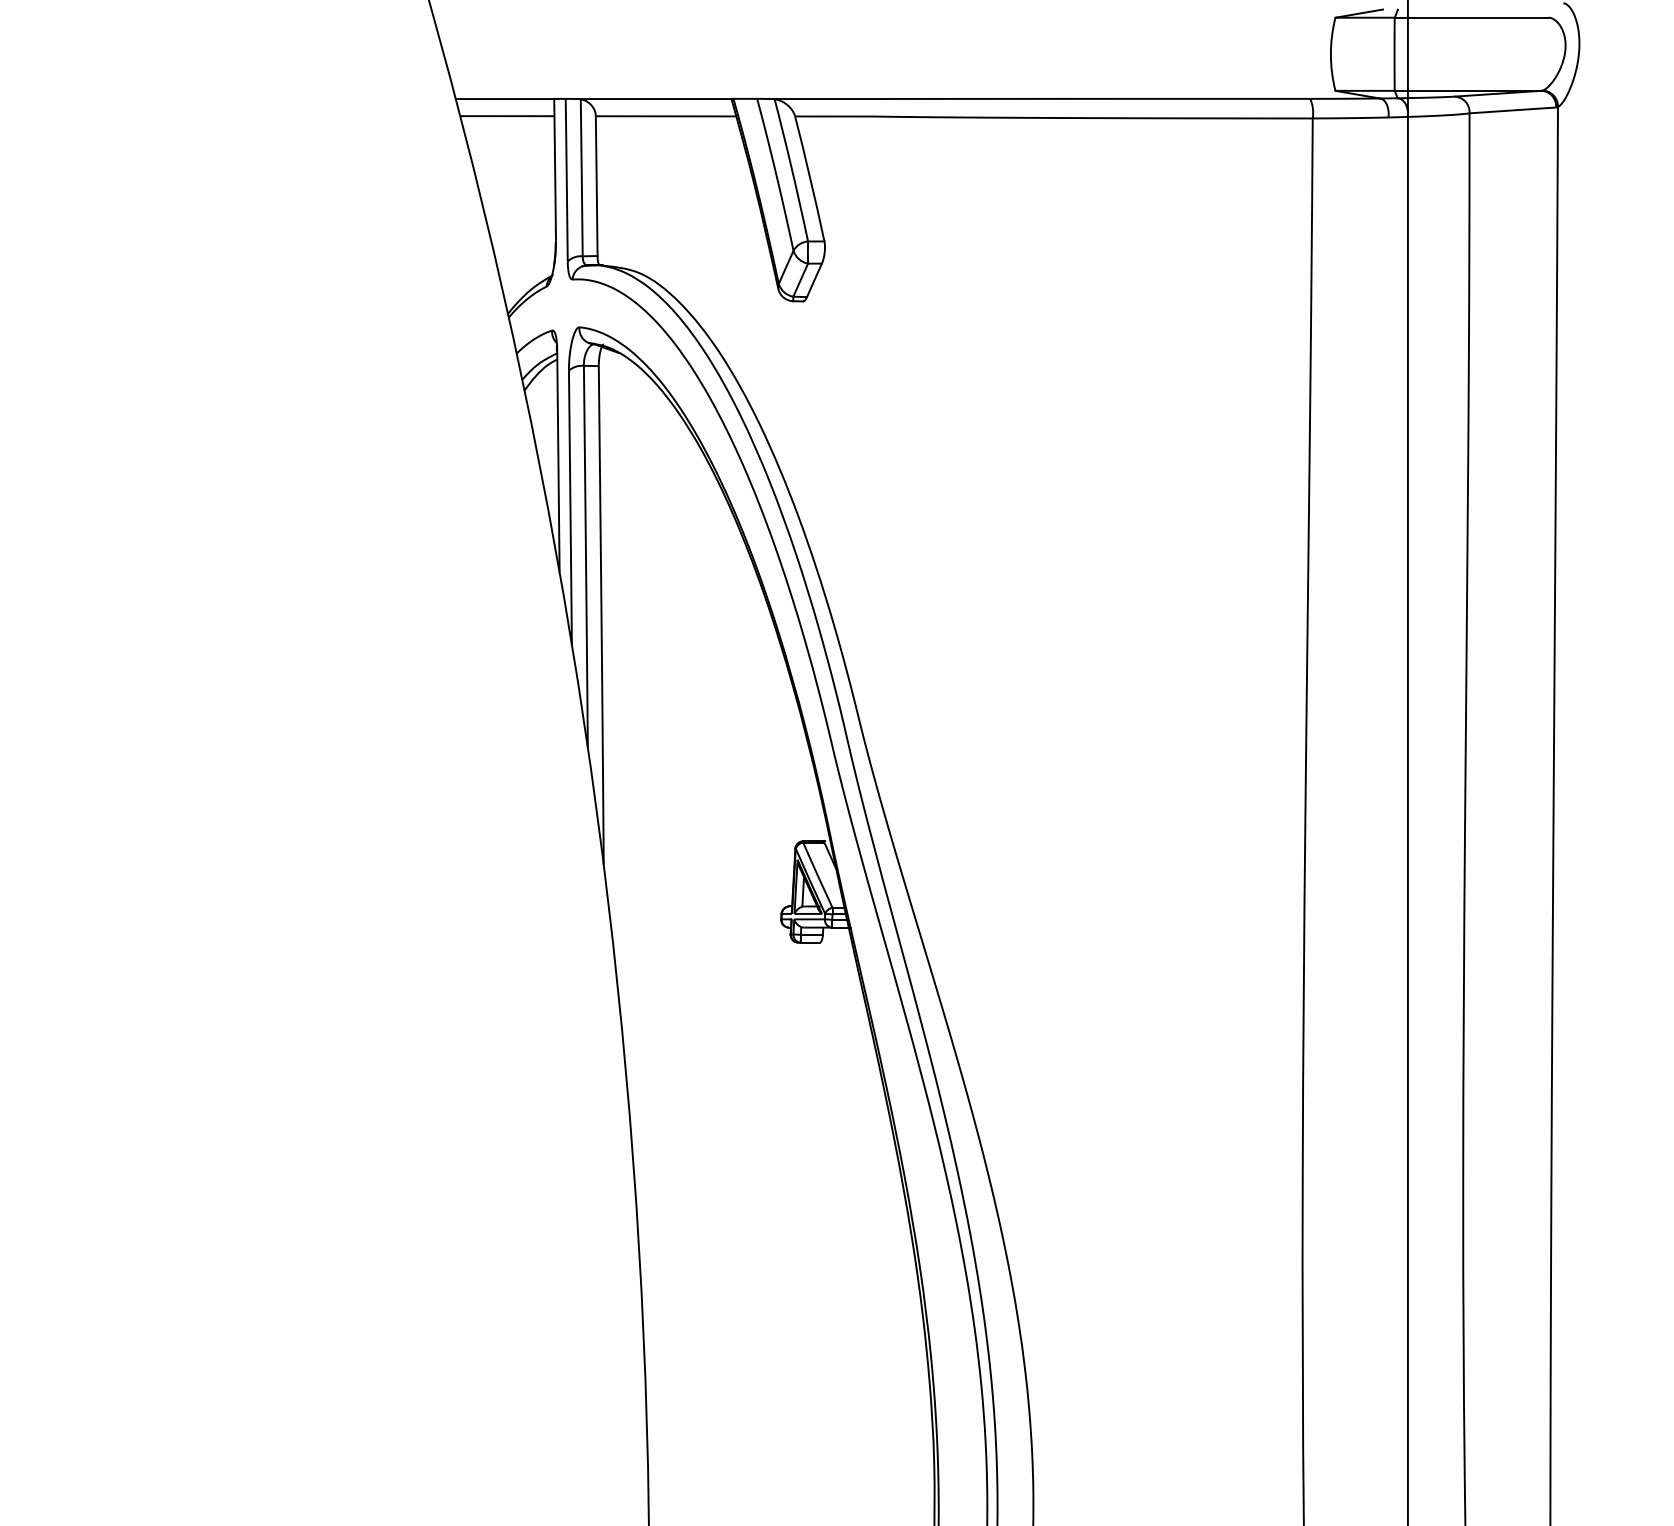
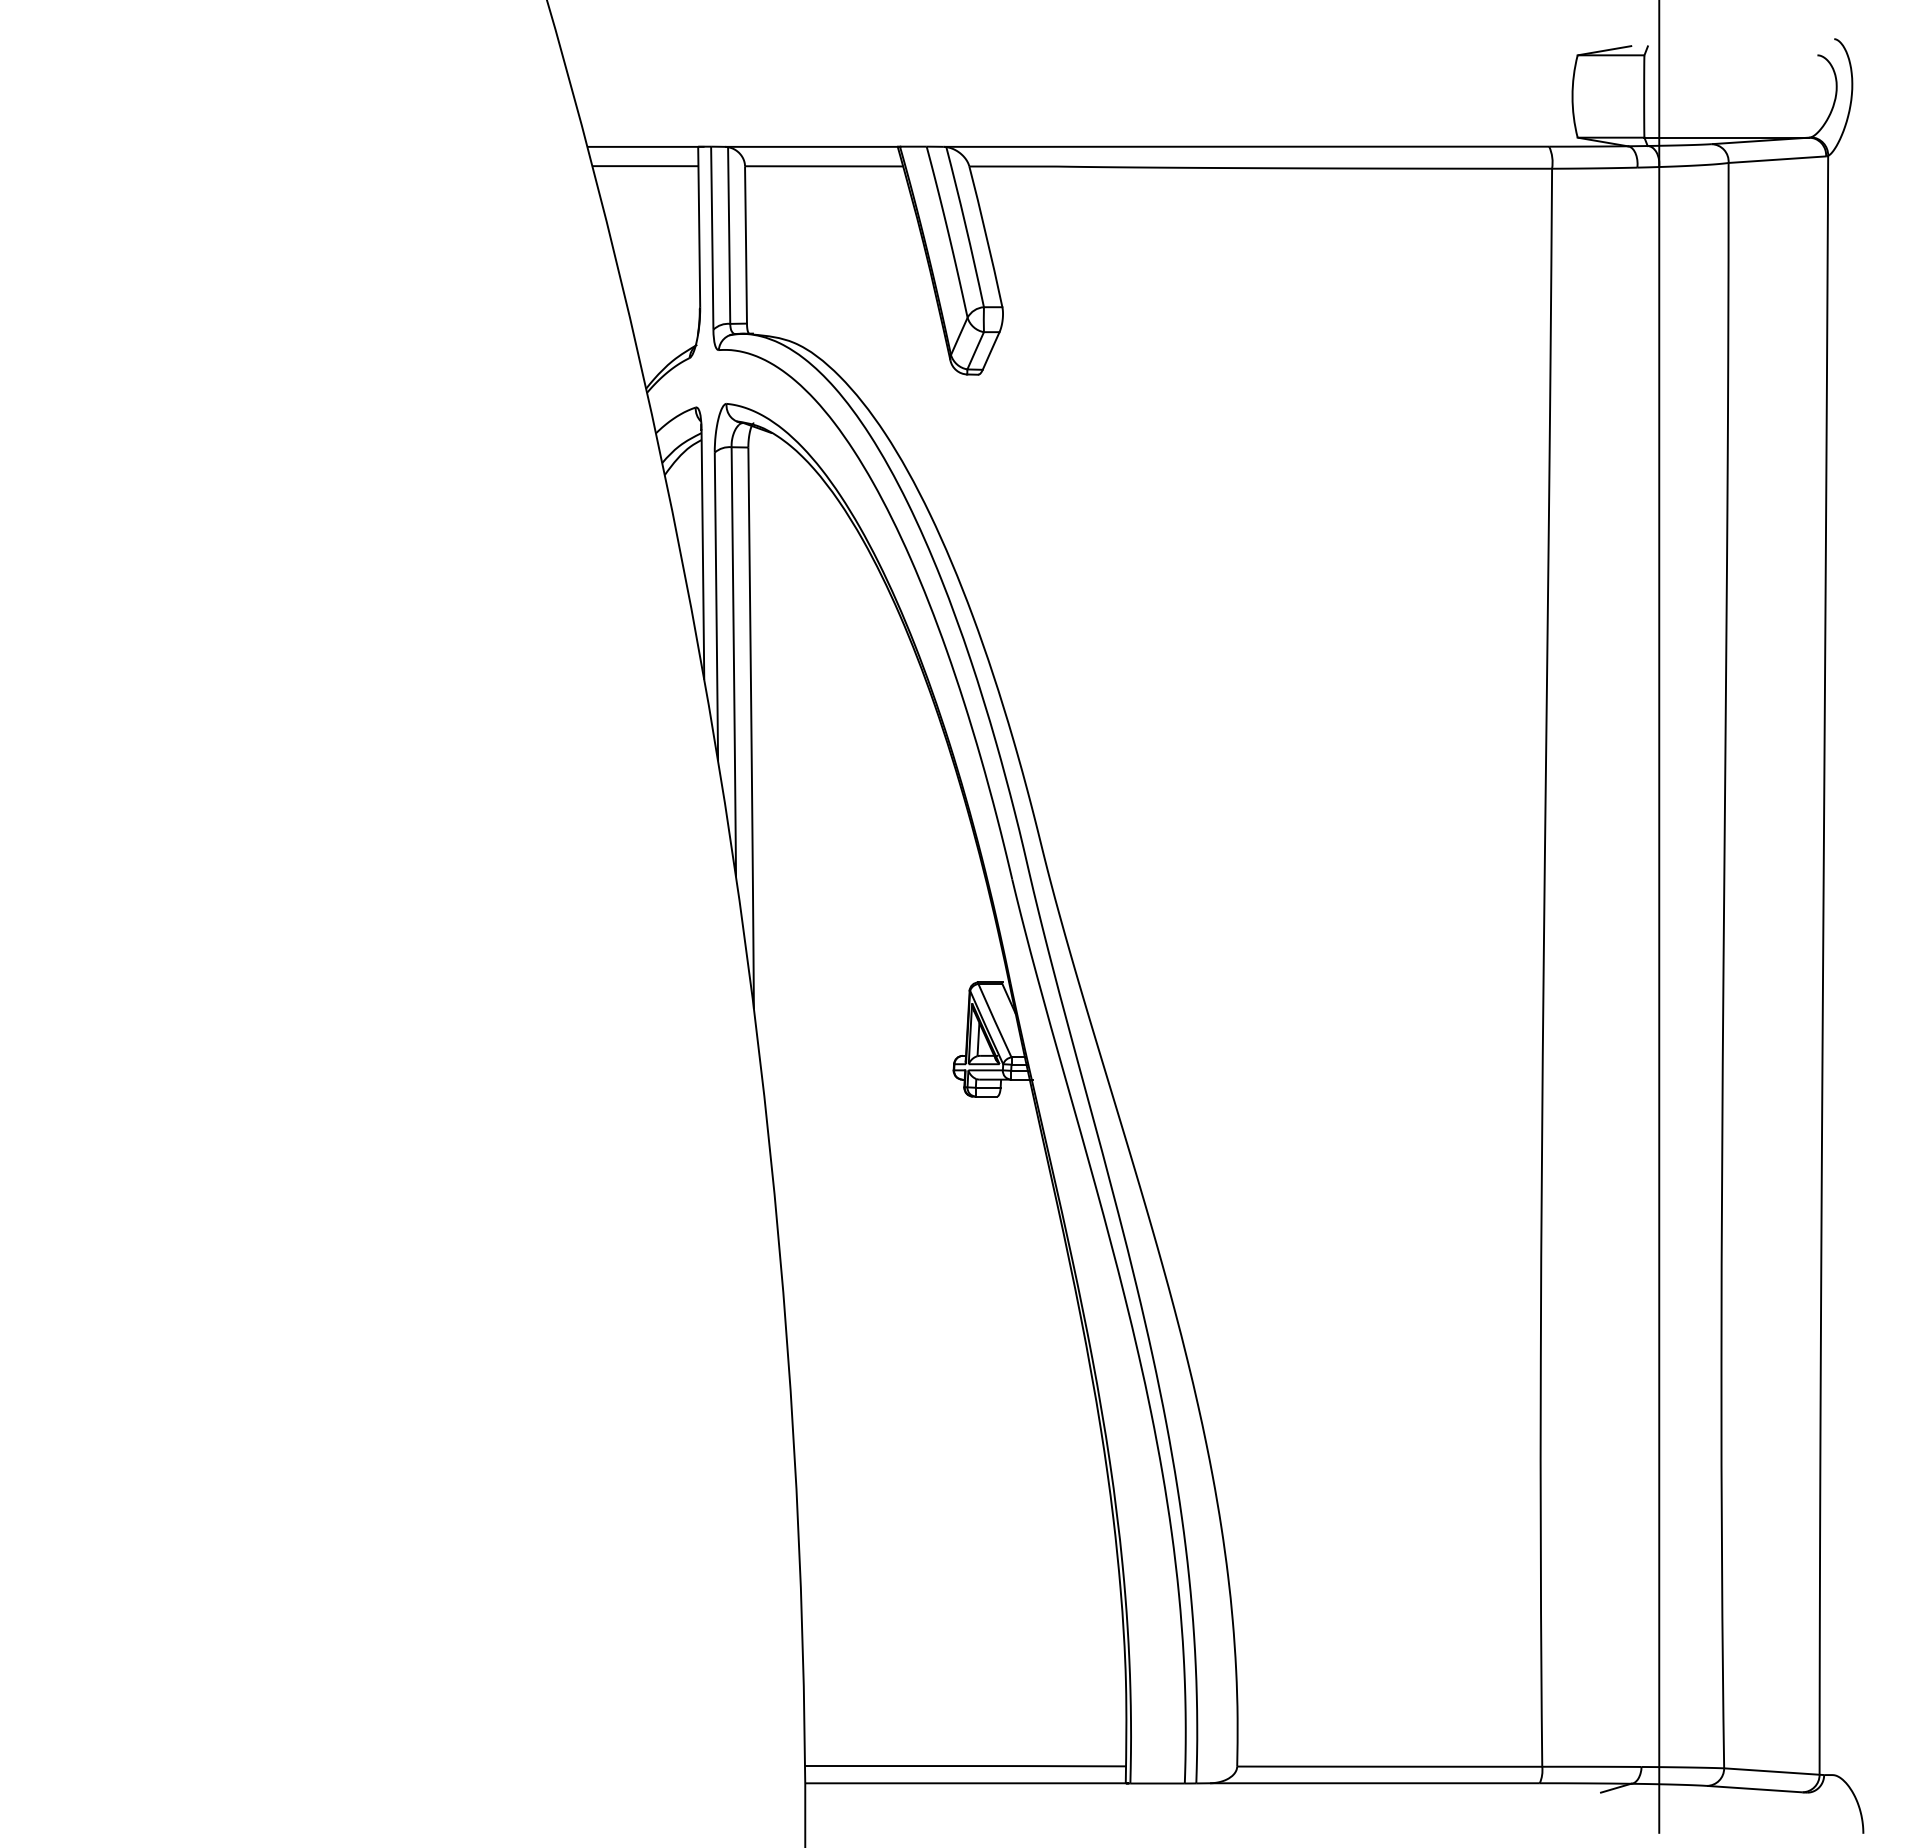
line: (1471, 17) -> (1730, 55), removed

